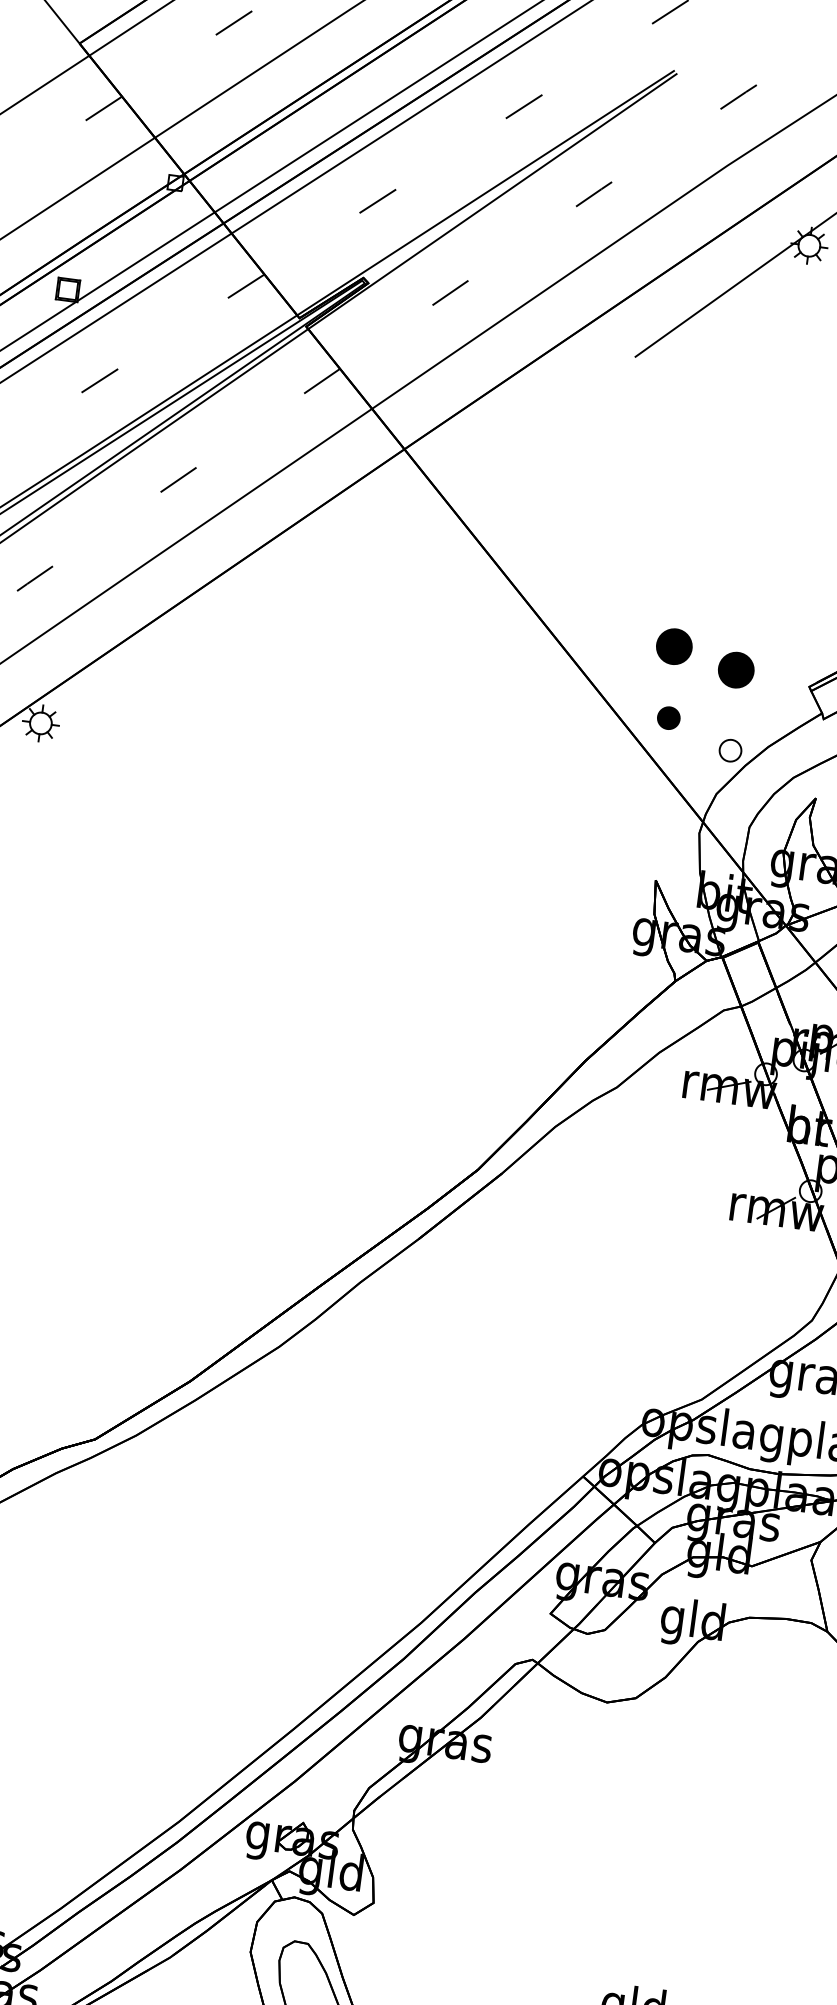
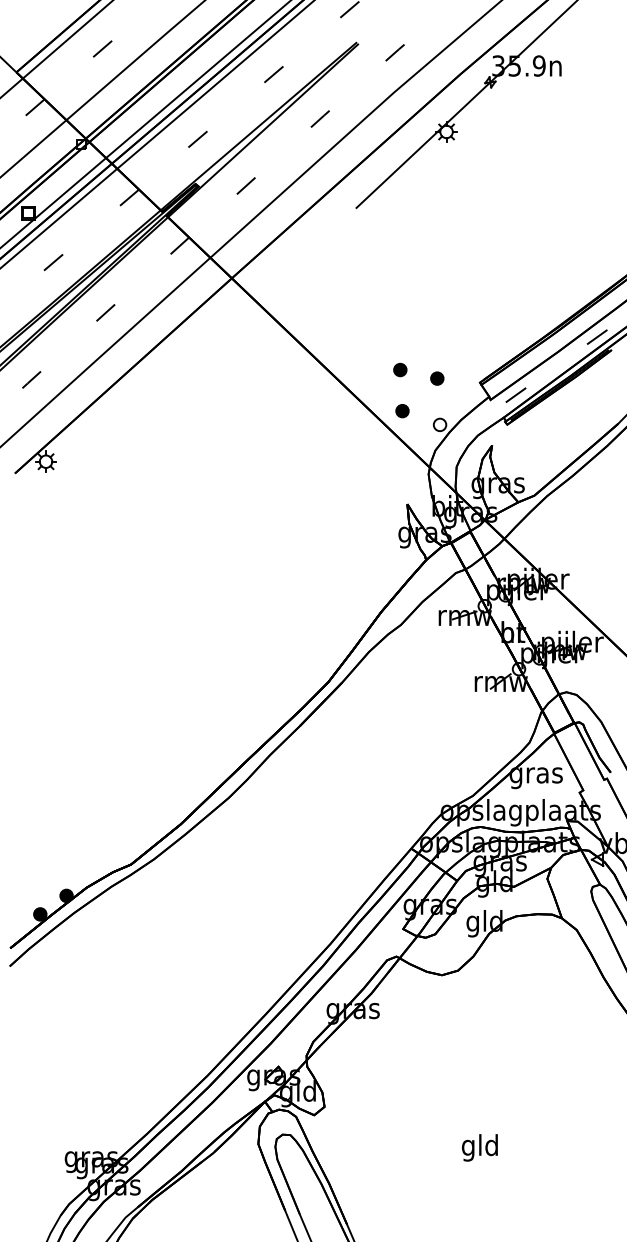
part: (674, 645) -> (400, 369), size x0.62
part: (736, 669) -> (437, 378), size x0.62

